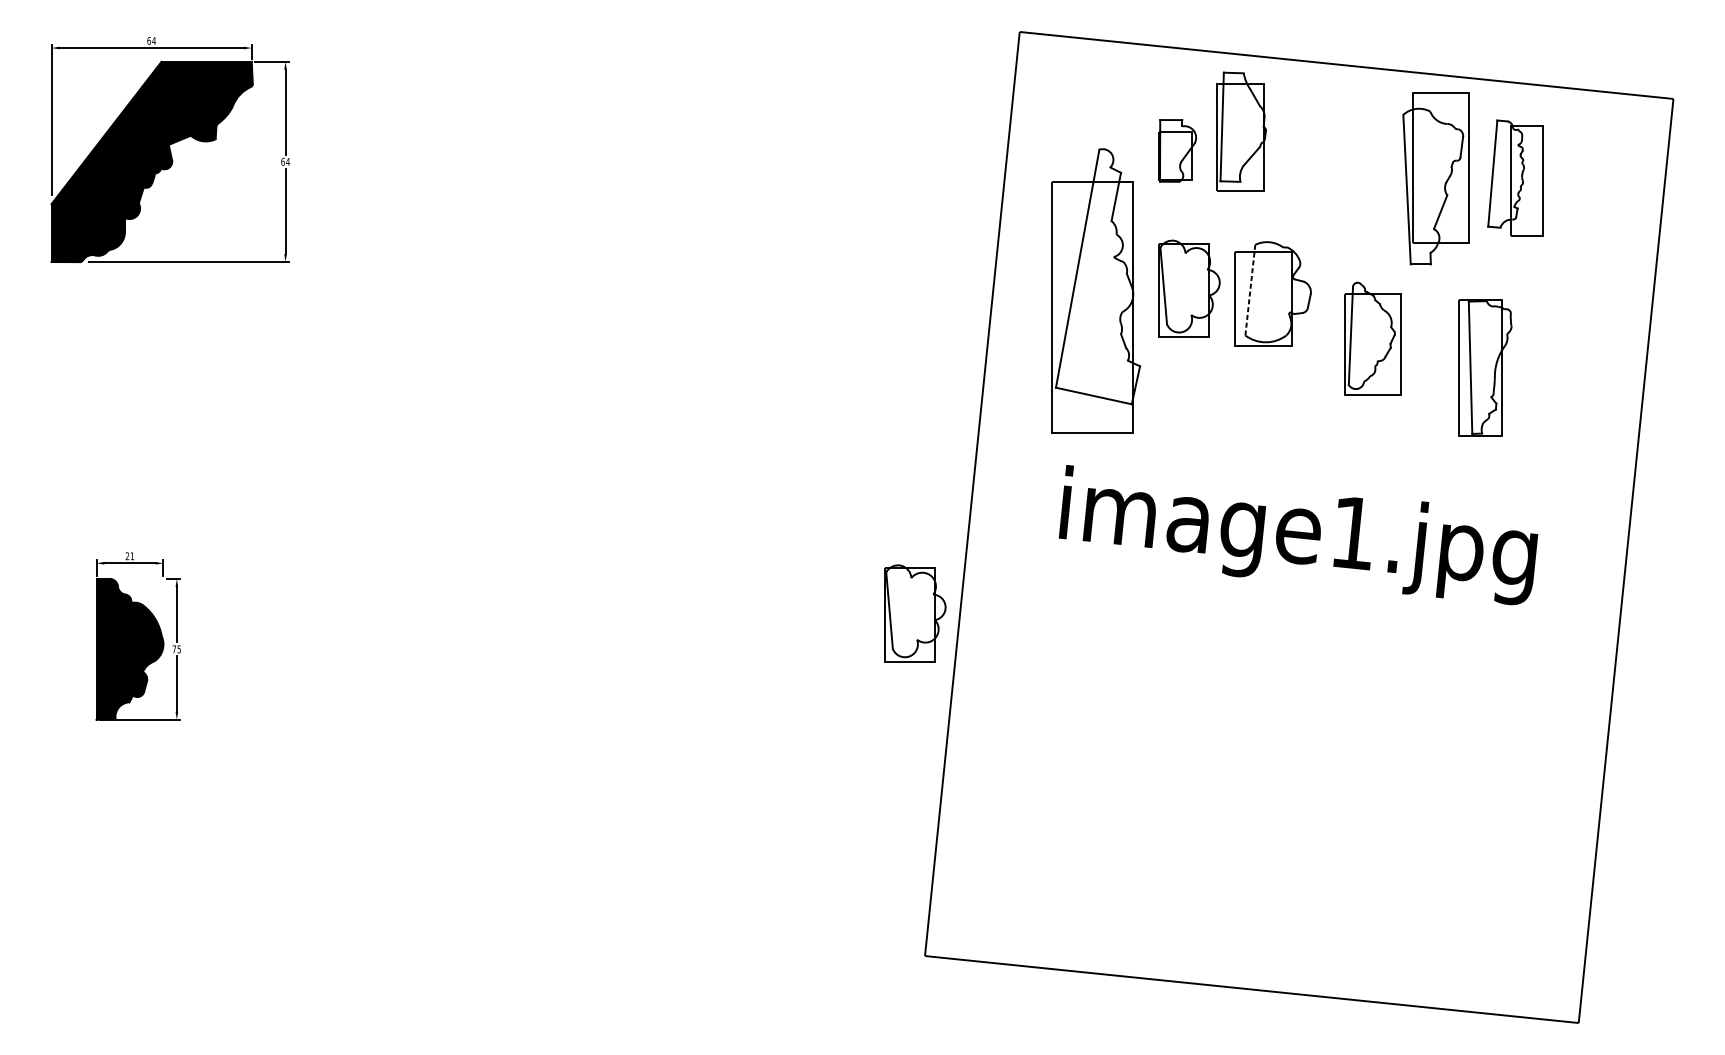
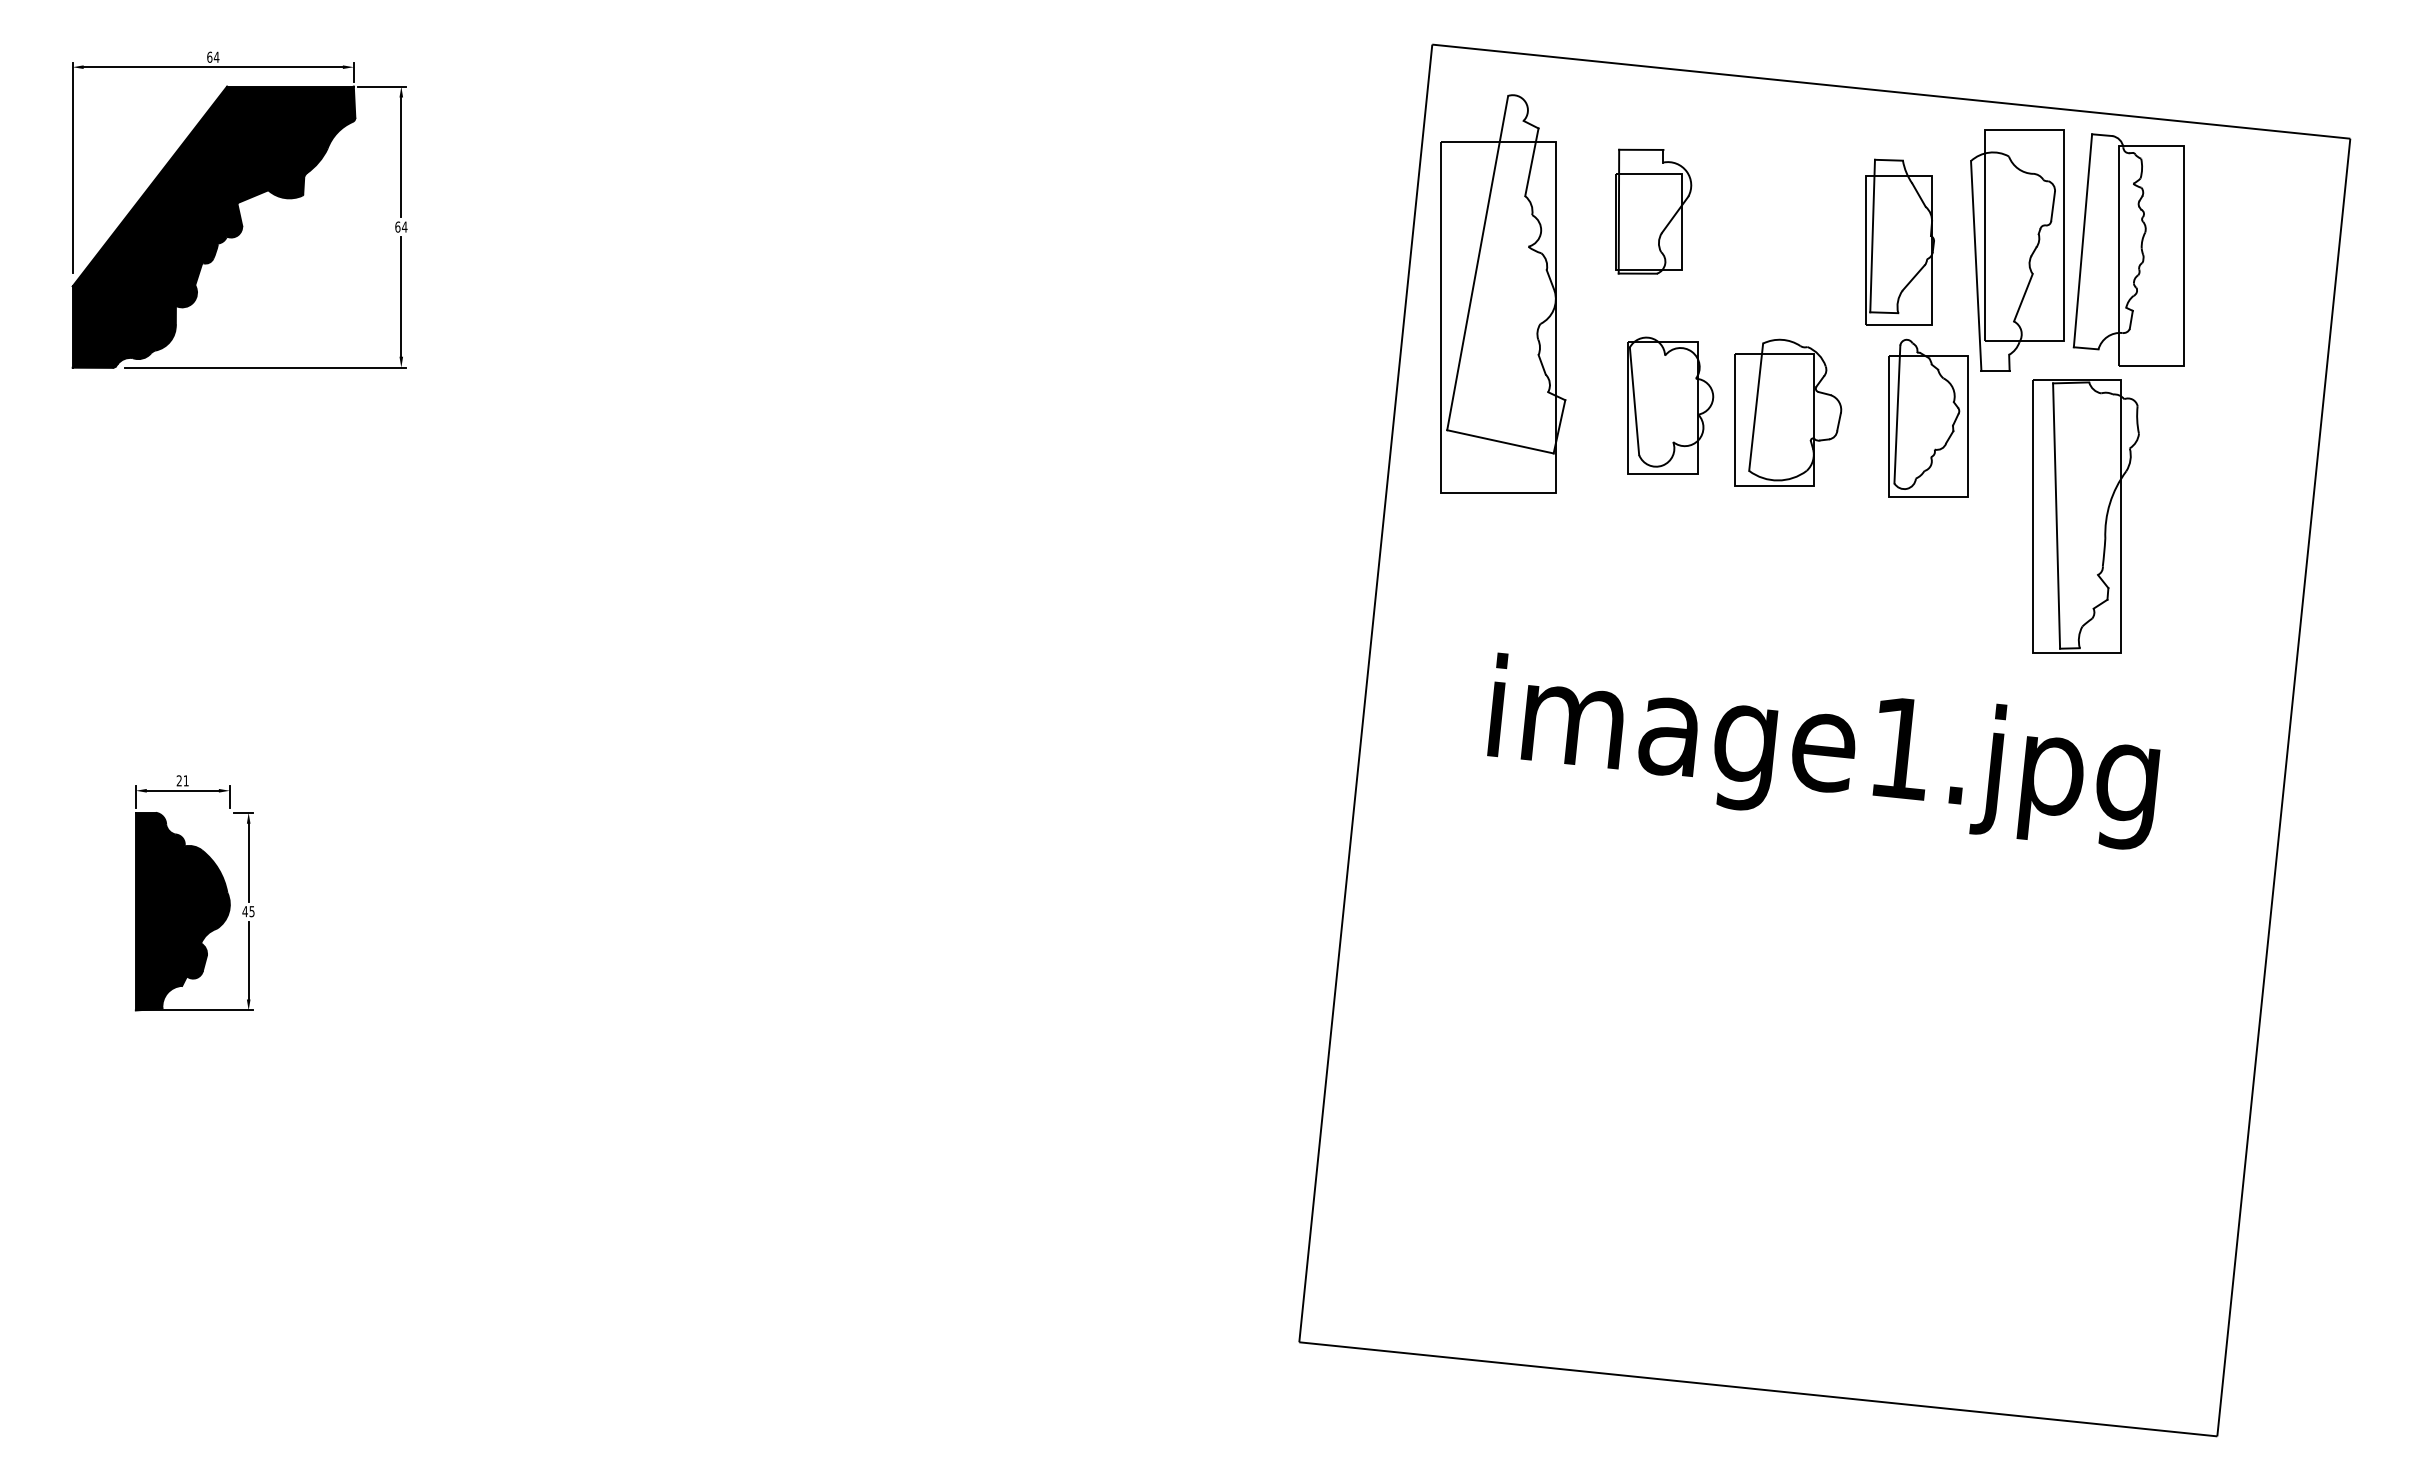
part: (1241, 130) -> (1899, 241), moved
part: (1177, 150) -> (1653, 211), size x1.43
part: (1515, 177) -> (2128, 249), size x1.43
part: (1096, 290) -> (1503, 293), moved
line: (1250, 290) -> (1756, 407), dashed -> solid
part: (1373, 338) -> (1928, 417), moved
part: (1484, 367) -> (2085, 516), size x1.43
part: (915, 613) -> (1285, 861), removed
text: (173, 649) -> (244, 911), 75 -> 45

